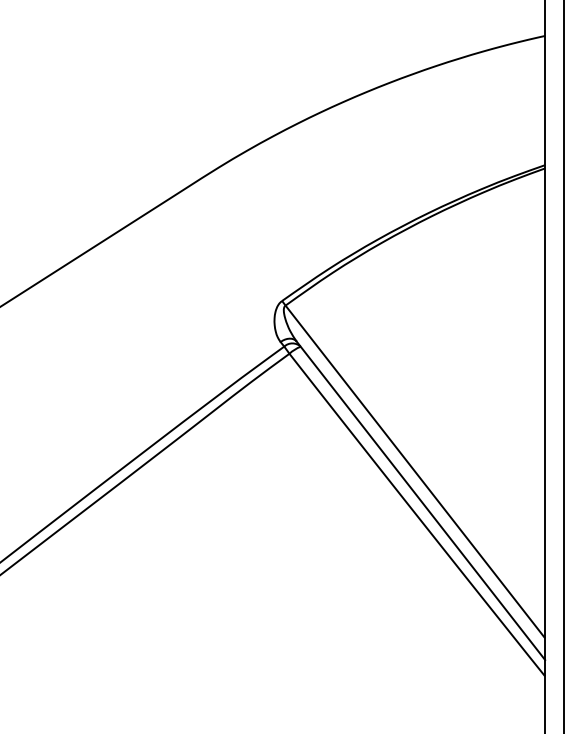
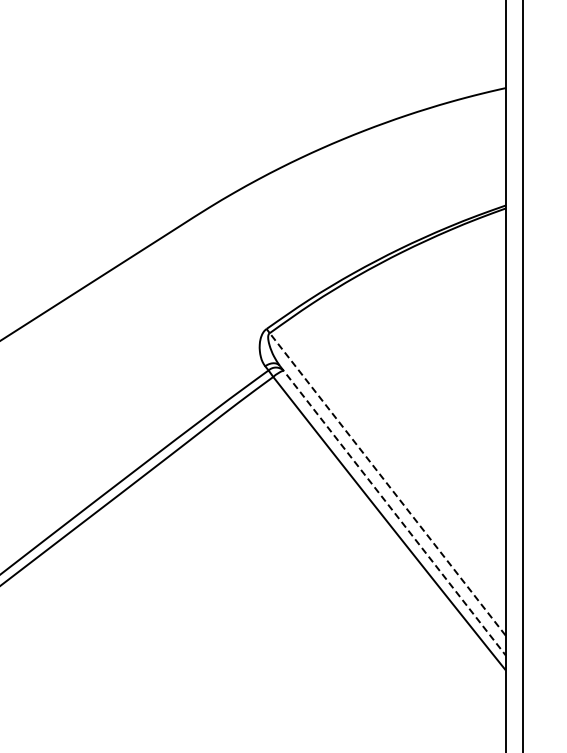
line: (415, 472) -> (387, 484), solid -> dashed
line: (420, 500) -> (392, 510), solid -> dashed

